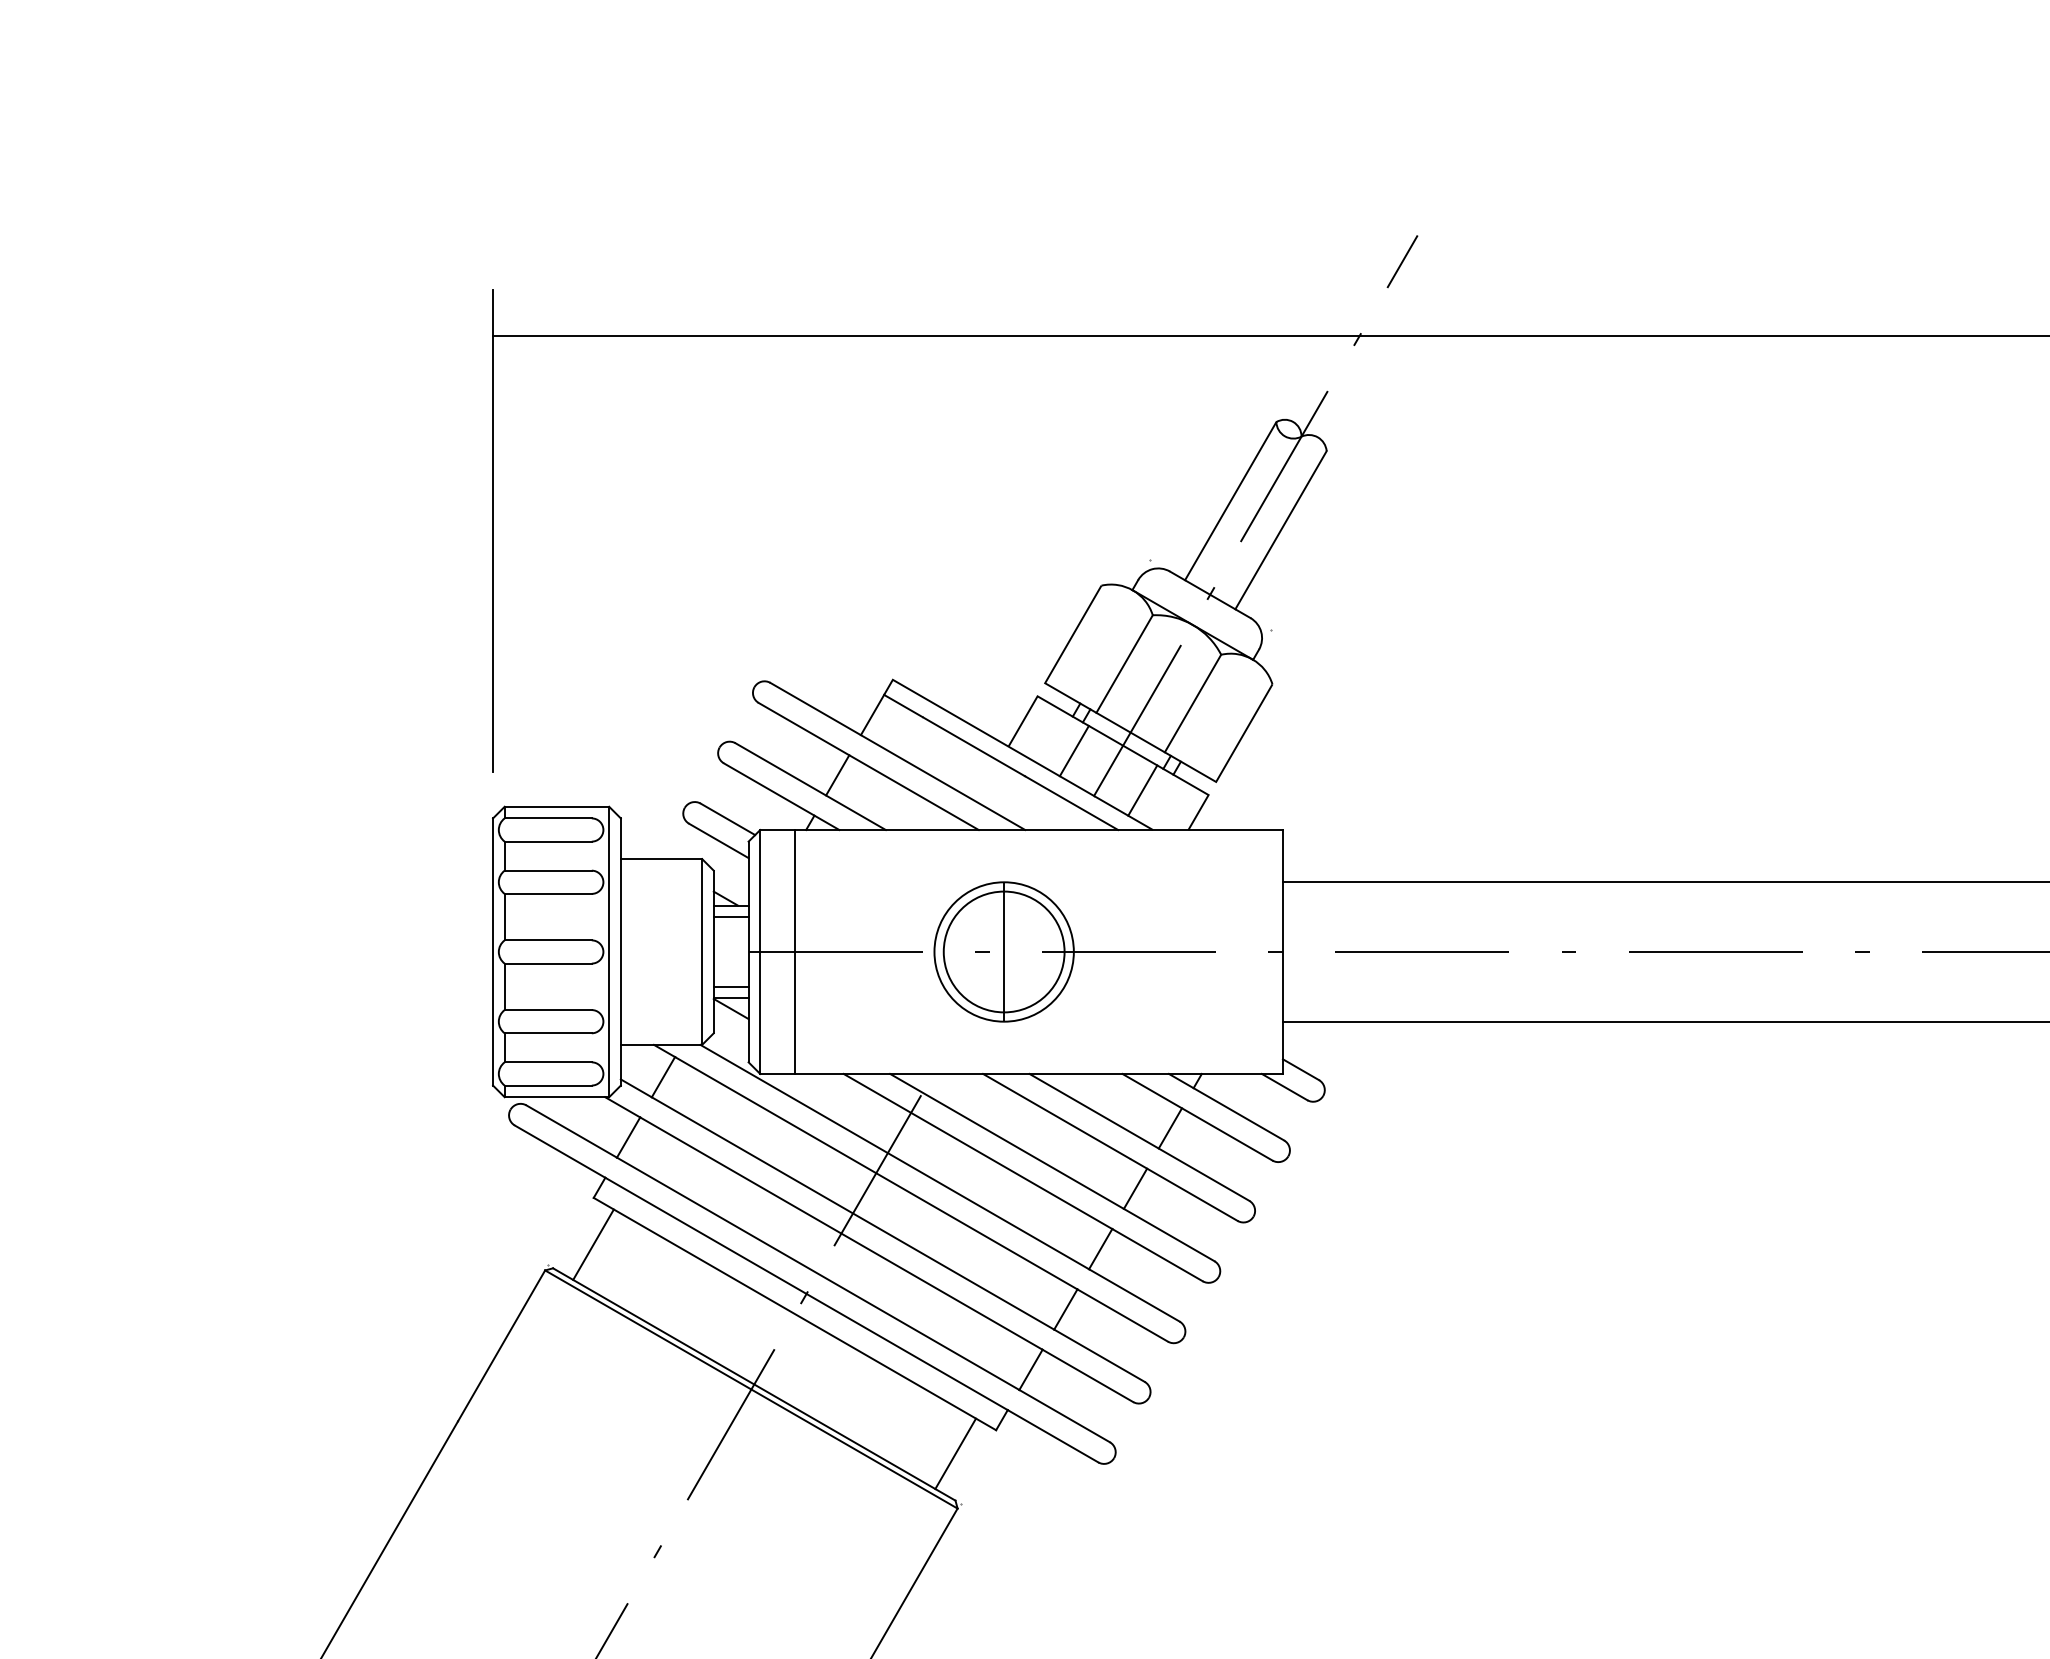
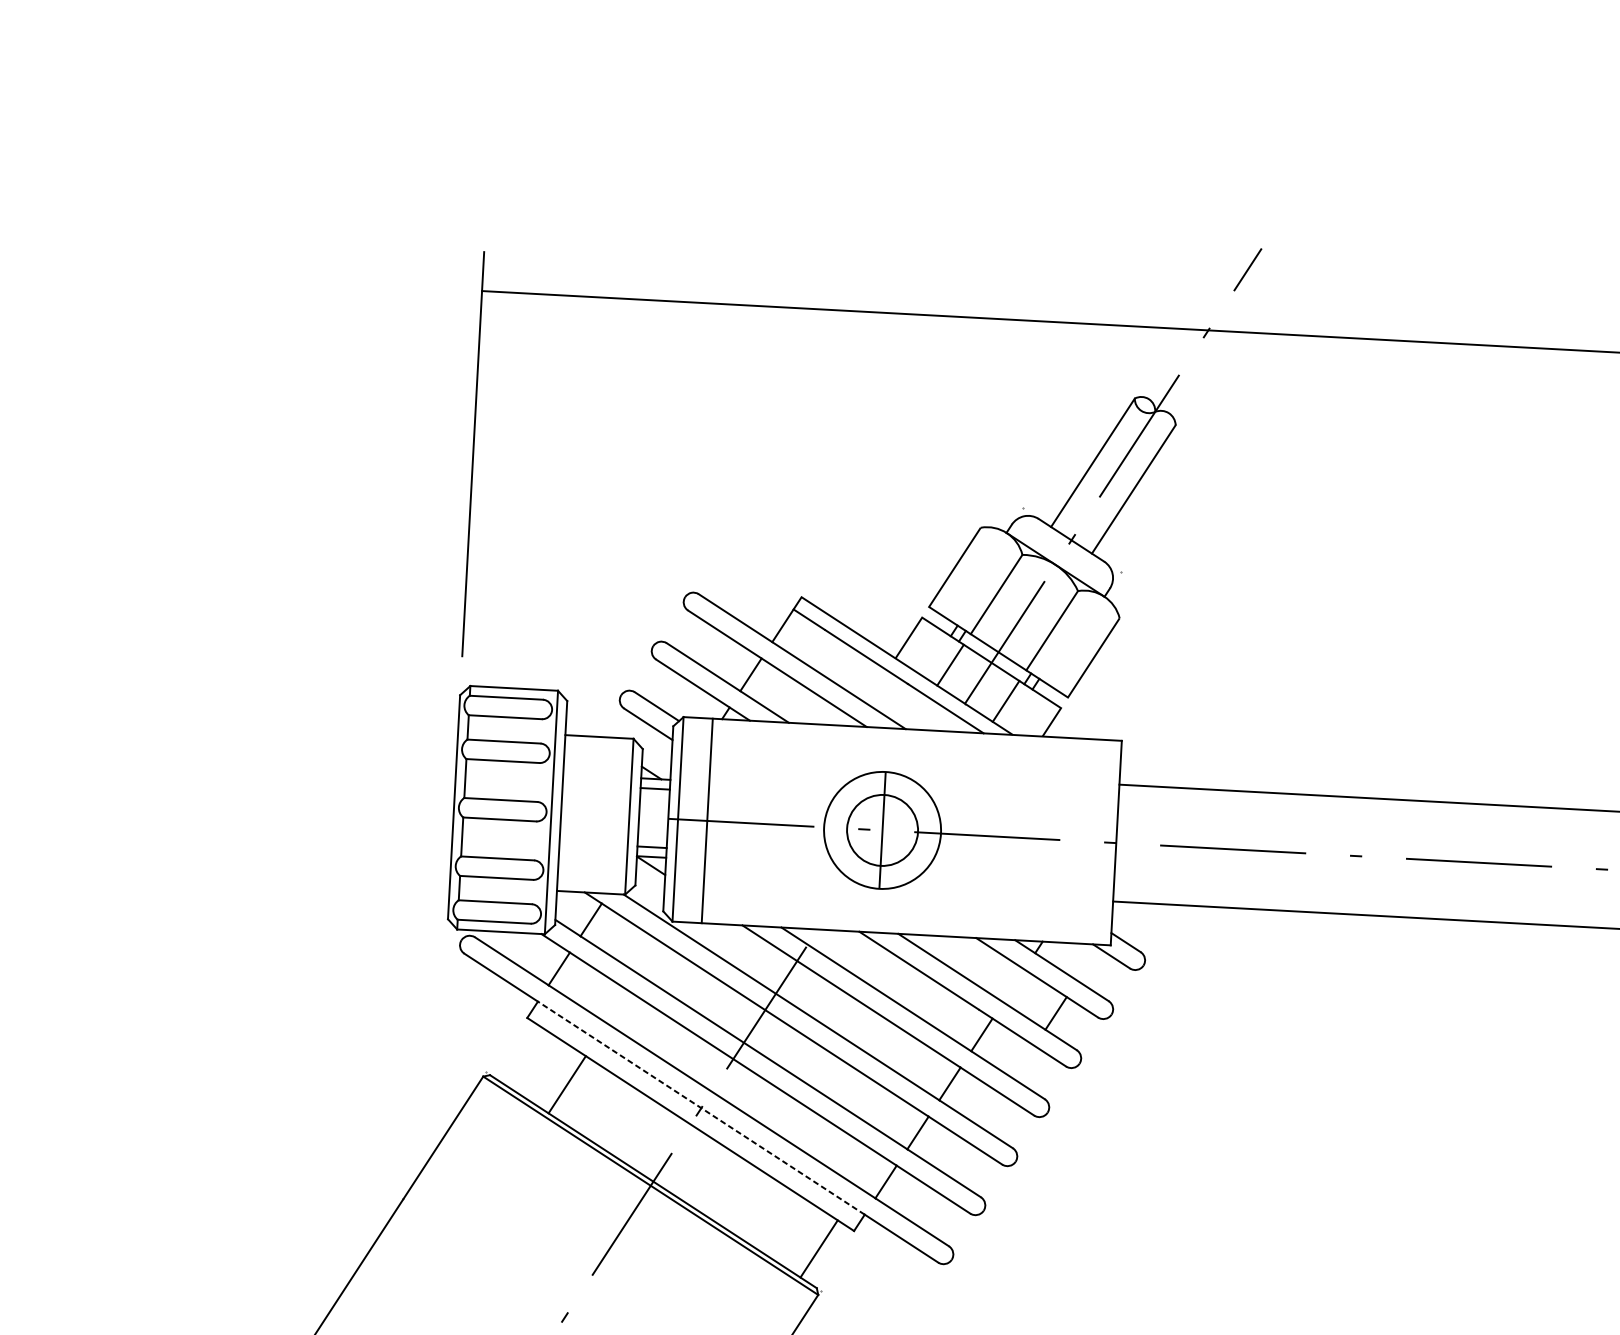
circle: (1003, 951) -> (882, 829), size x0.7
line: (1170, 1128) -> (1056, 1013), moved
line: (593, 1244) -> (567, 1084), moved
line: (806, 1293) -> (701, 1107), solid -> dashed

